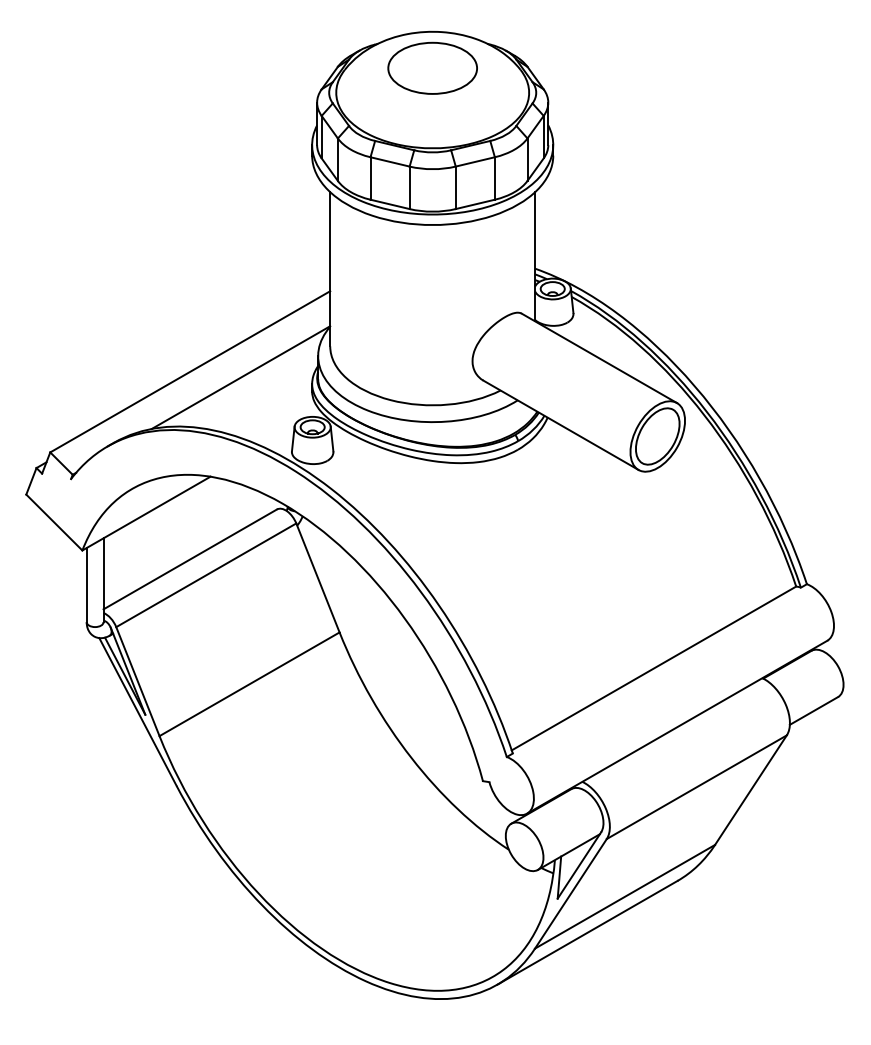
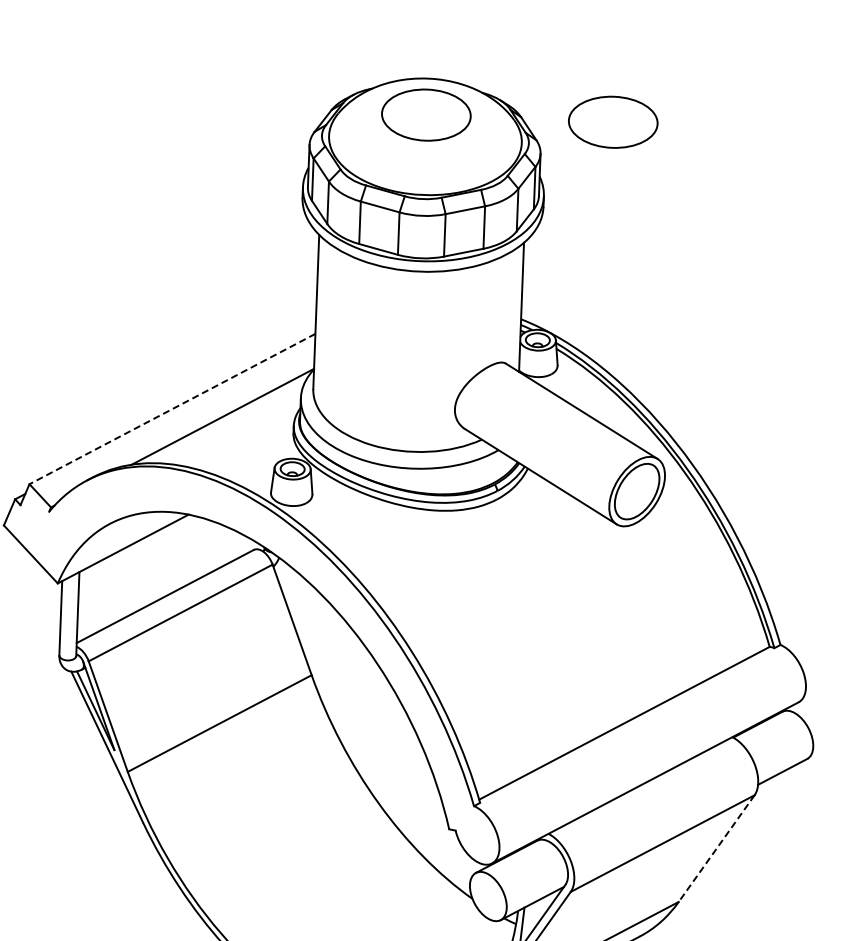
part: (619, 67) -> (613, 121), added
line: (190, 371) -> (172, 408), solid -> dashed
line: (750, 790) -> (716, 848), solid -> dashed

